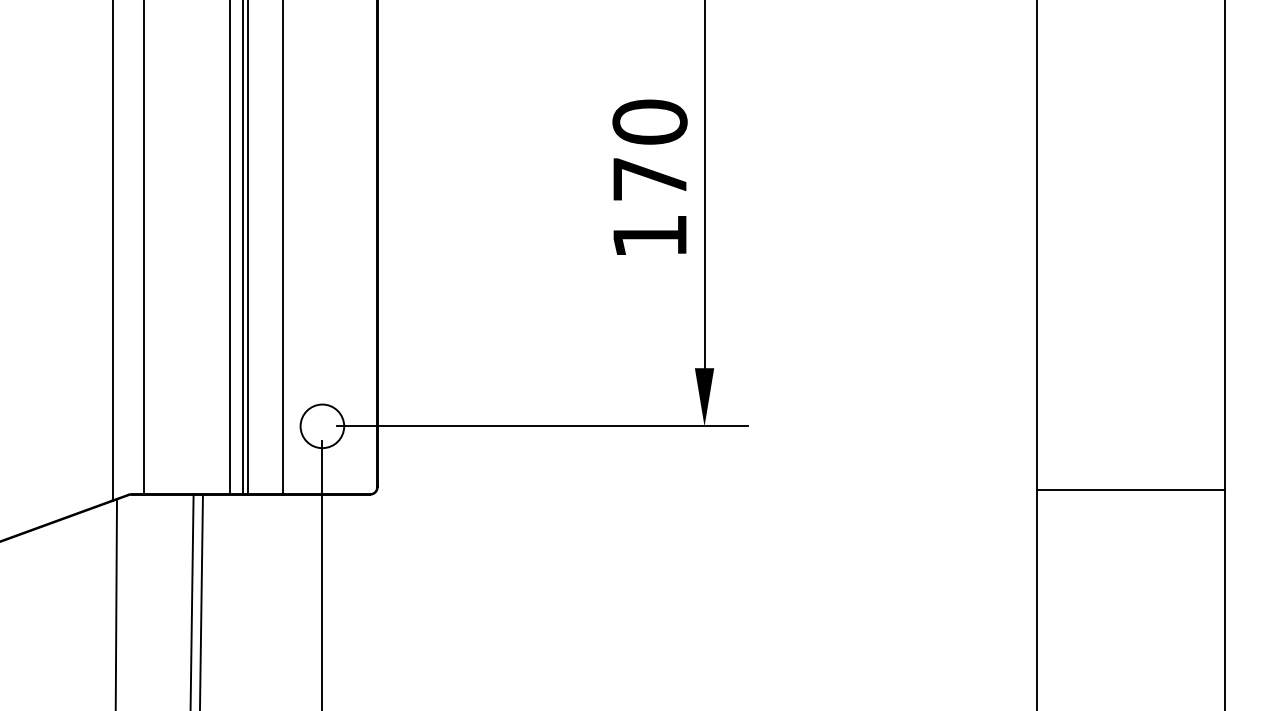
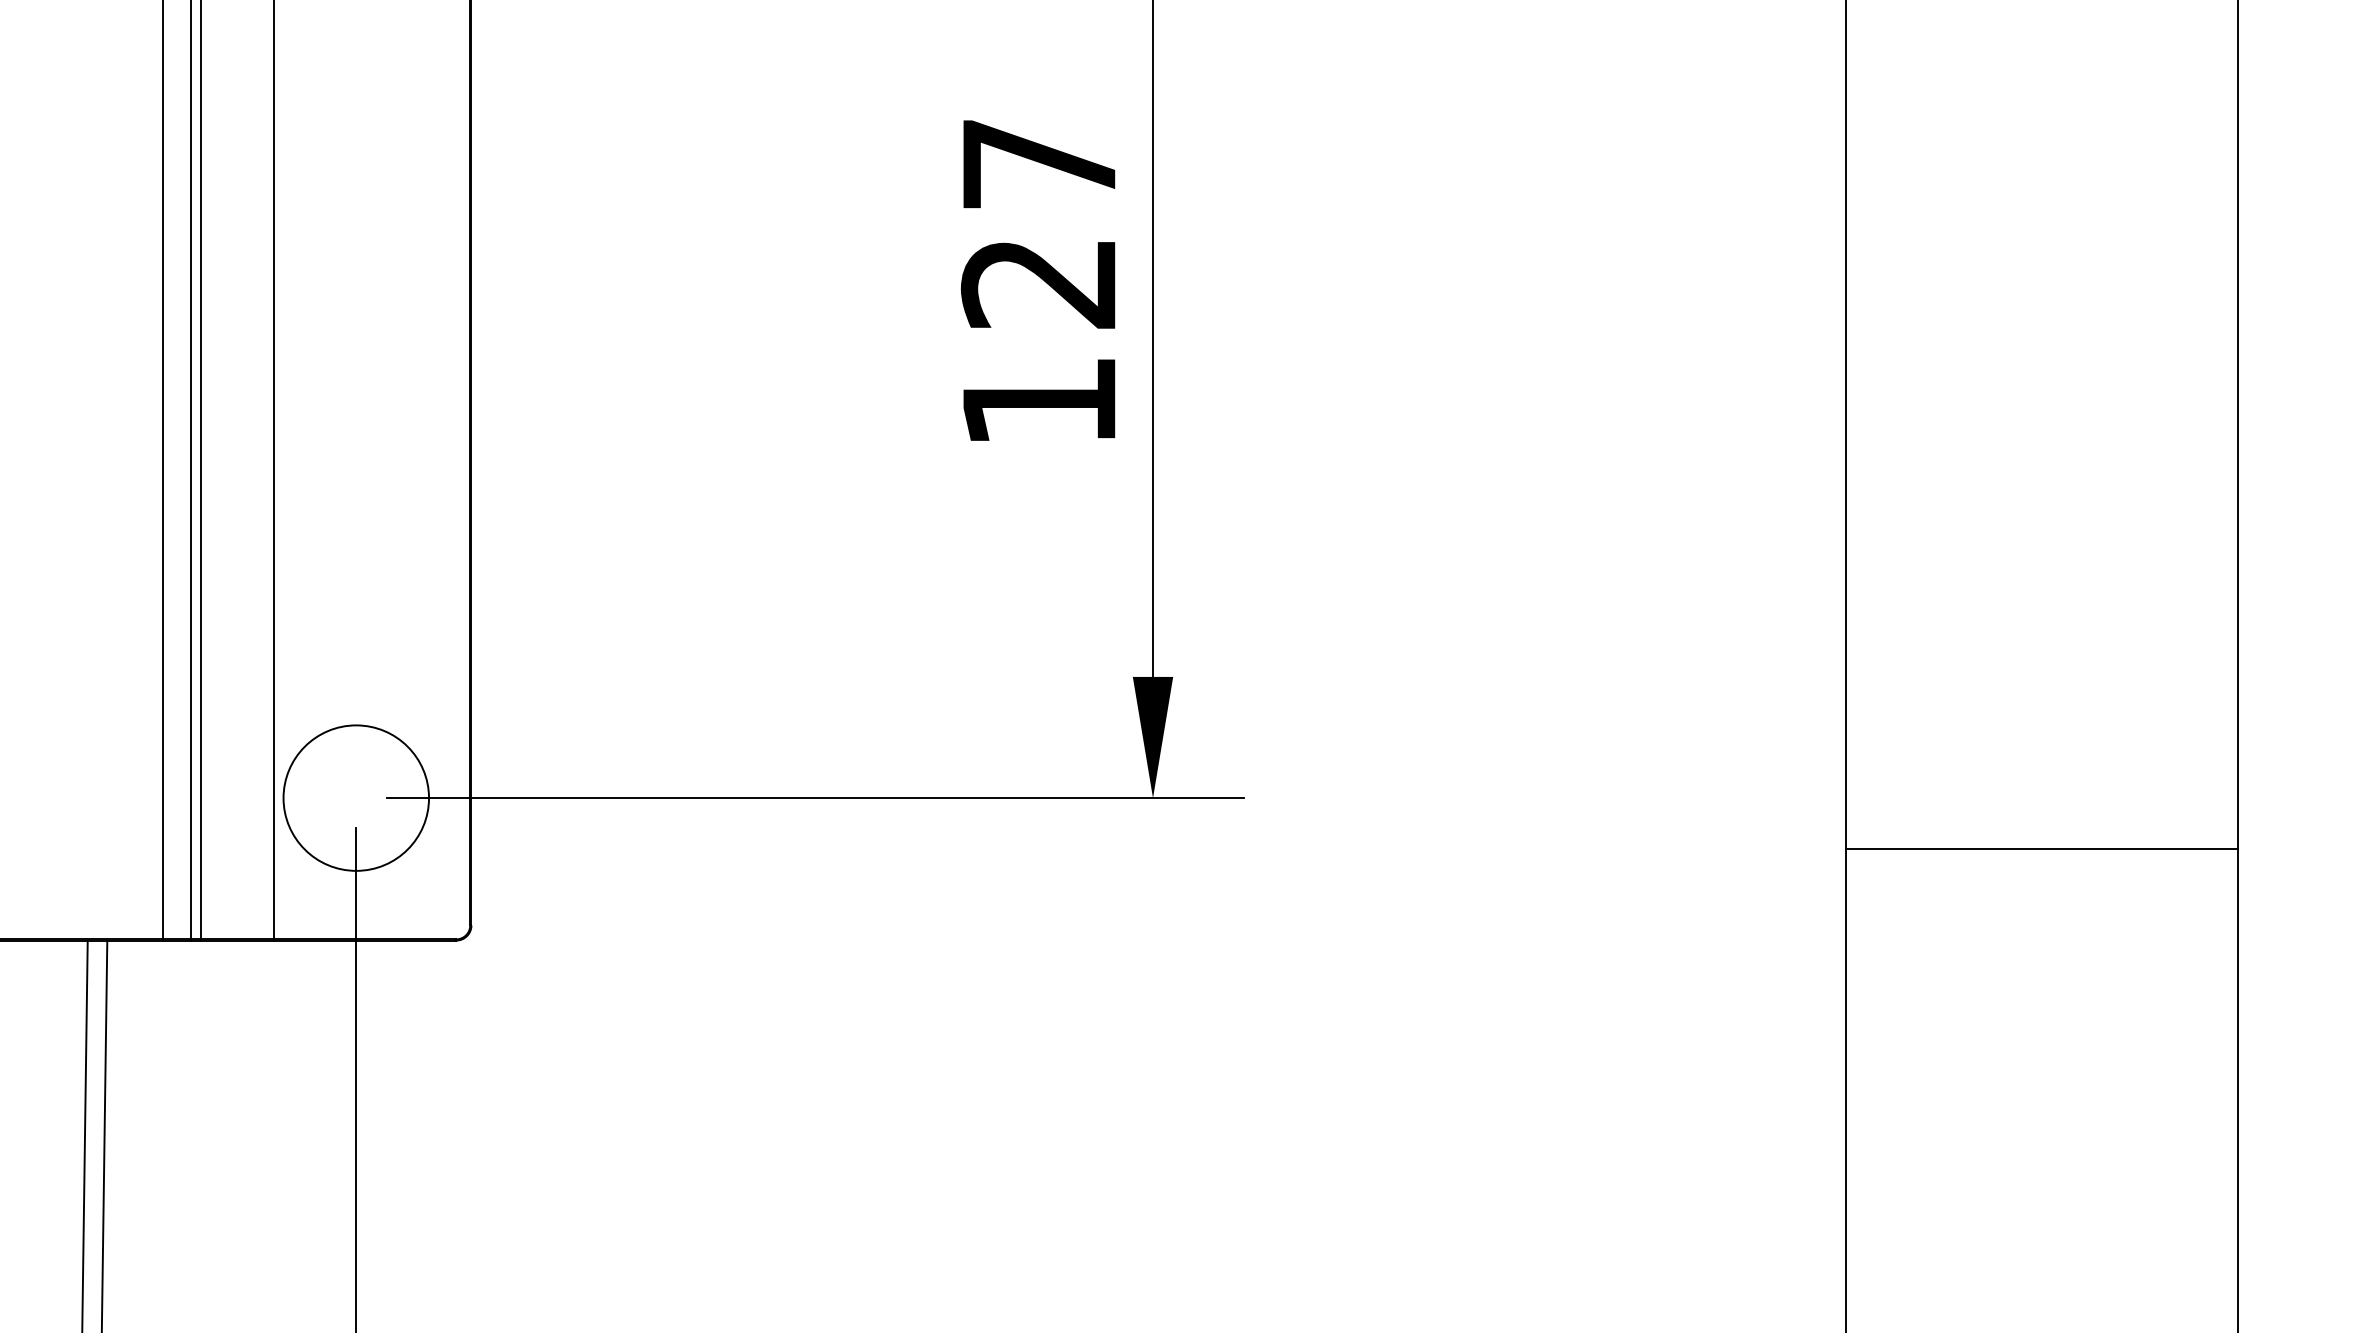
text: (649, 150) -> (1038, 223), 170 -> 127
circle: (322, 426) -> (356, 798), size x1.6
line: (1131, 489) -> (2043, 848), moved

